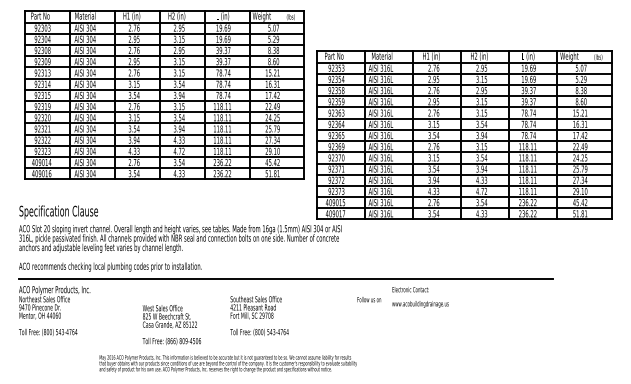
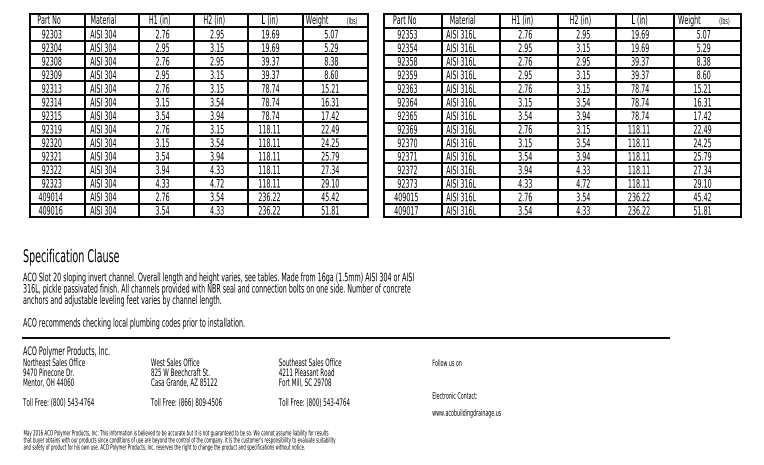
part: (464, 134) -> (562, 114), moved
text: (420, 297) -> (466, 404), moved
text: (171, 324) -> (185, 381), moved
text: (227, 363) -> (178, 440), moved

